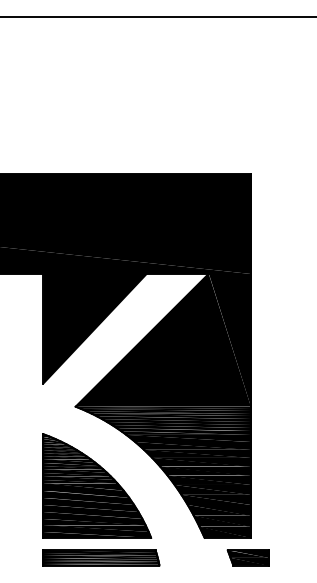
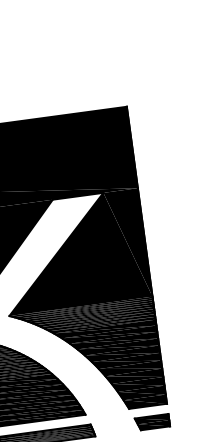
part: (247, 557) -> (151, 422), moved

